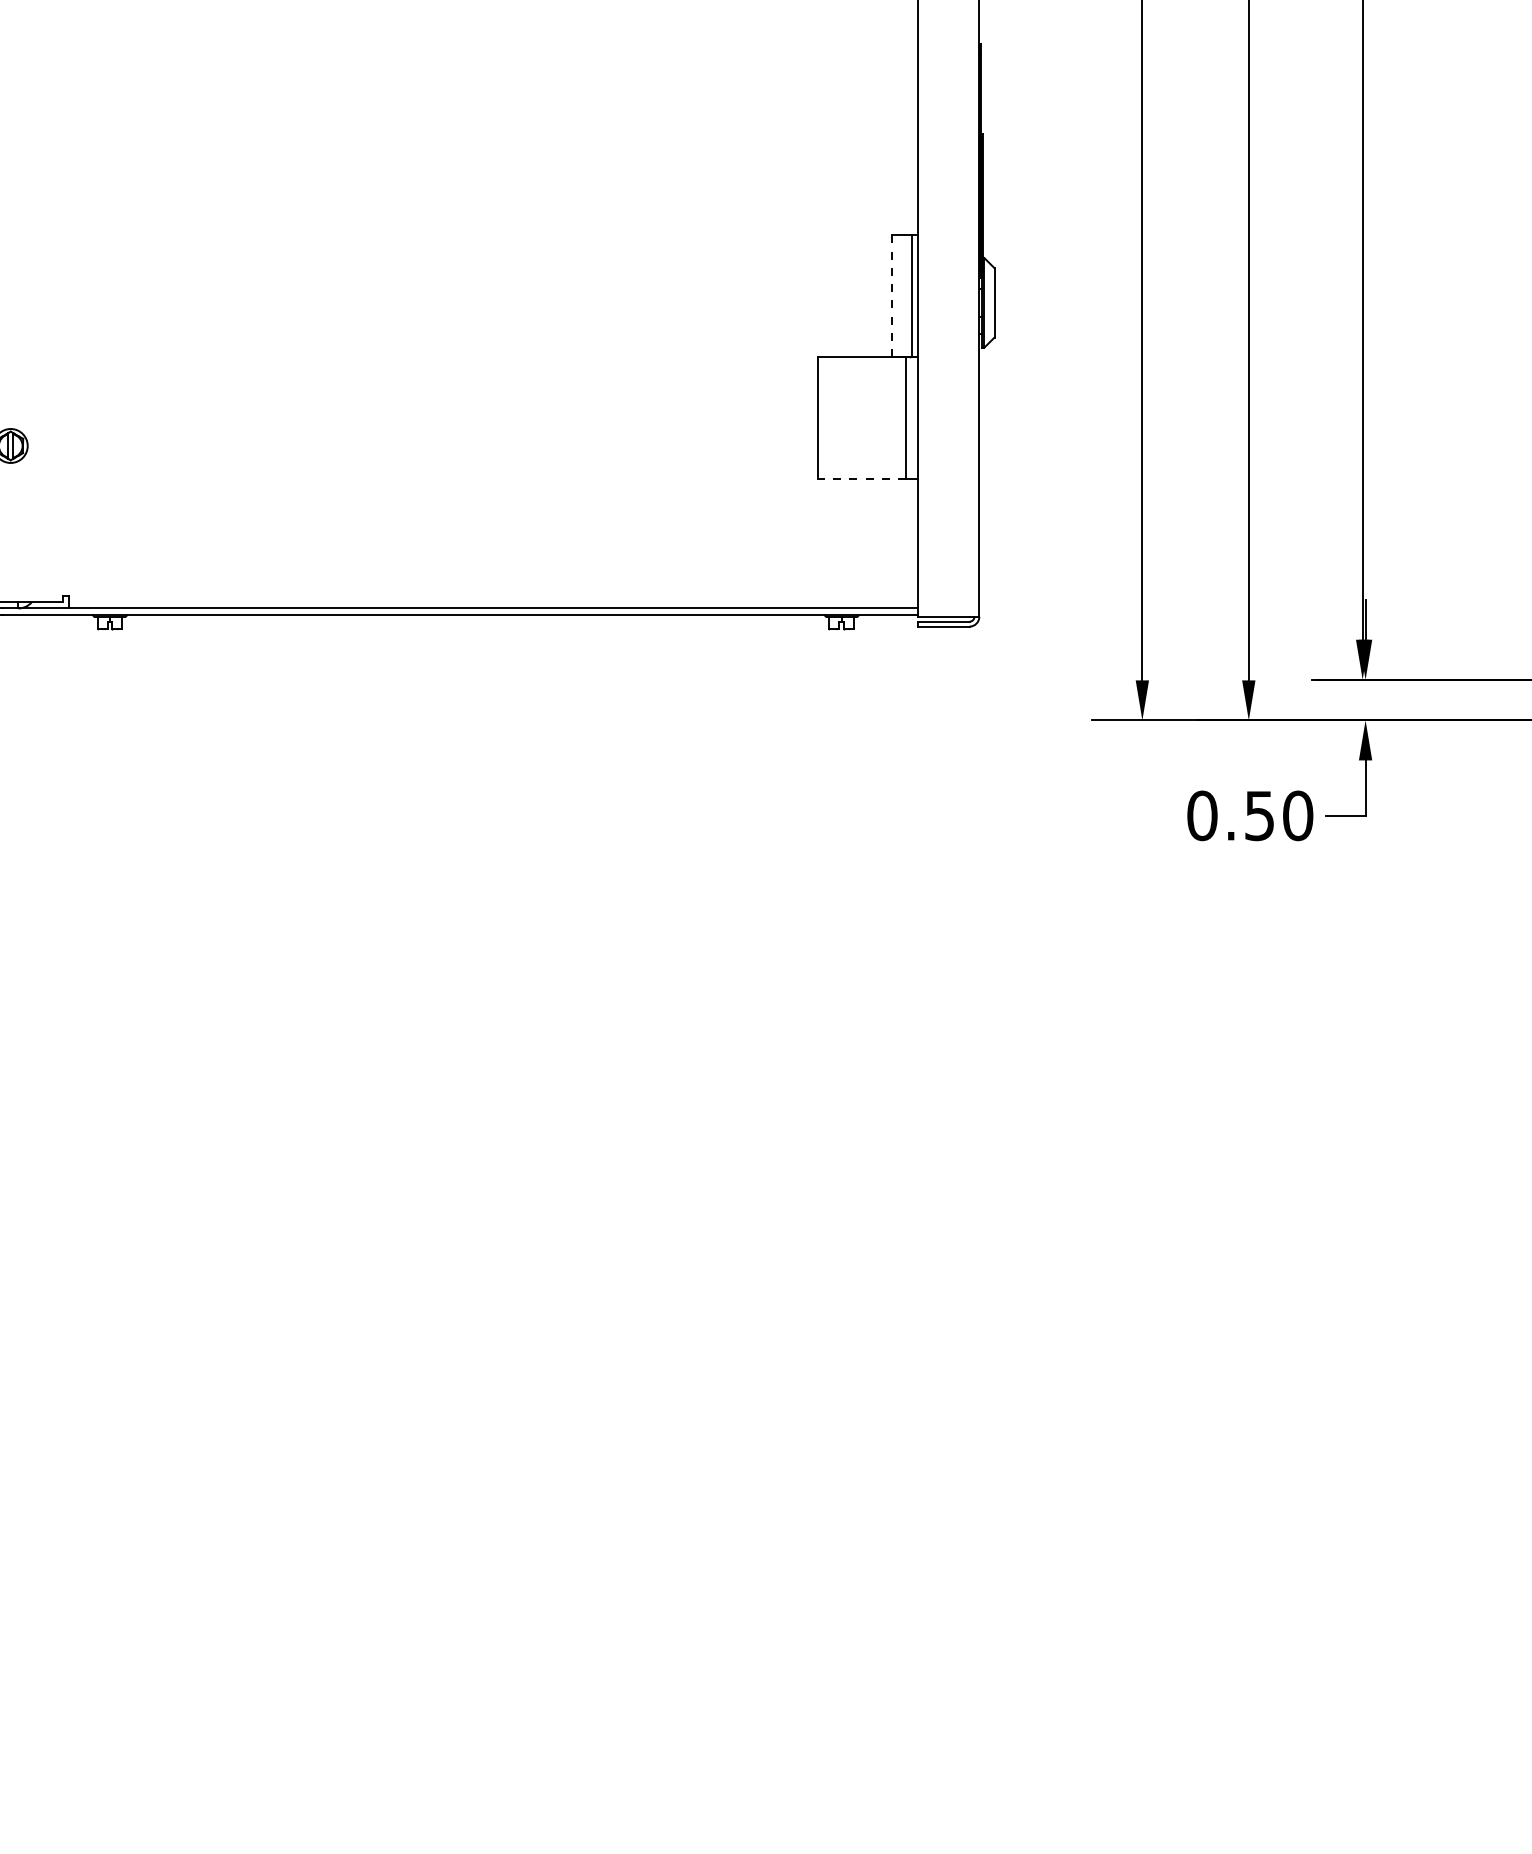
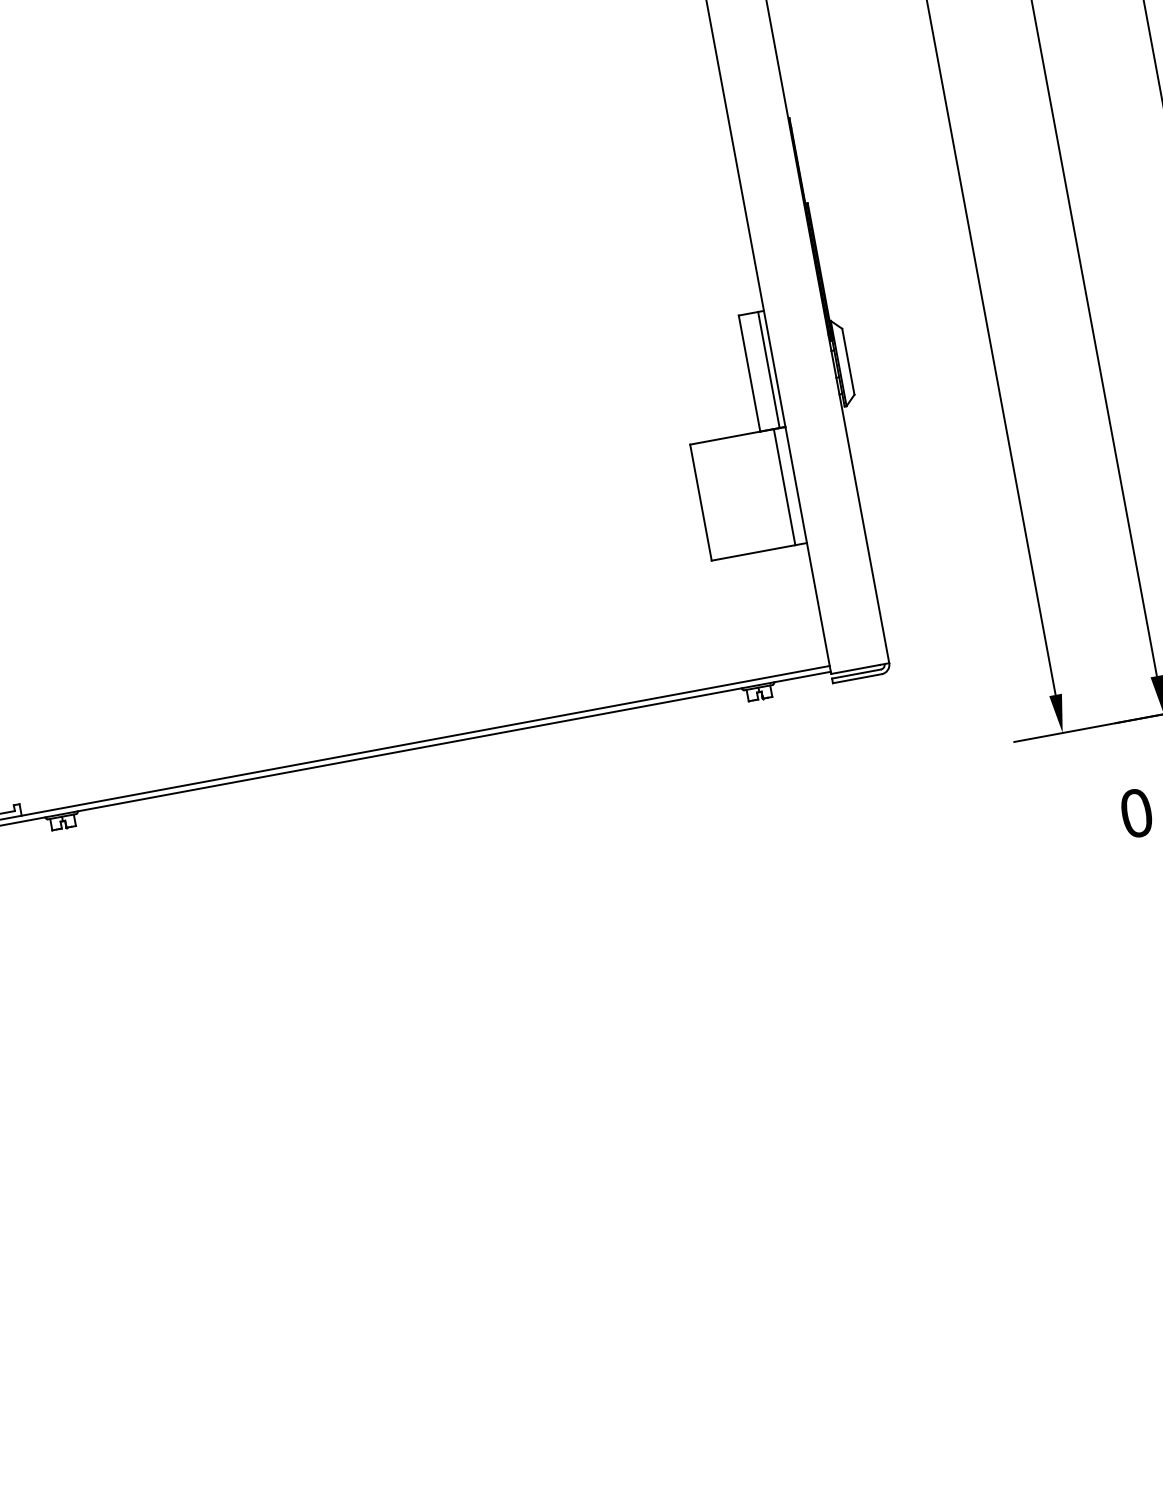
line: (891, 296) -> (749, 373), dashed -> solid
line: (862, 479) -> (753, 553), dashed -> solid

